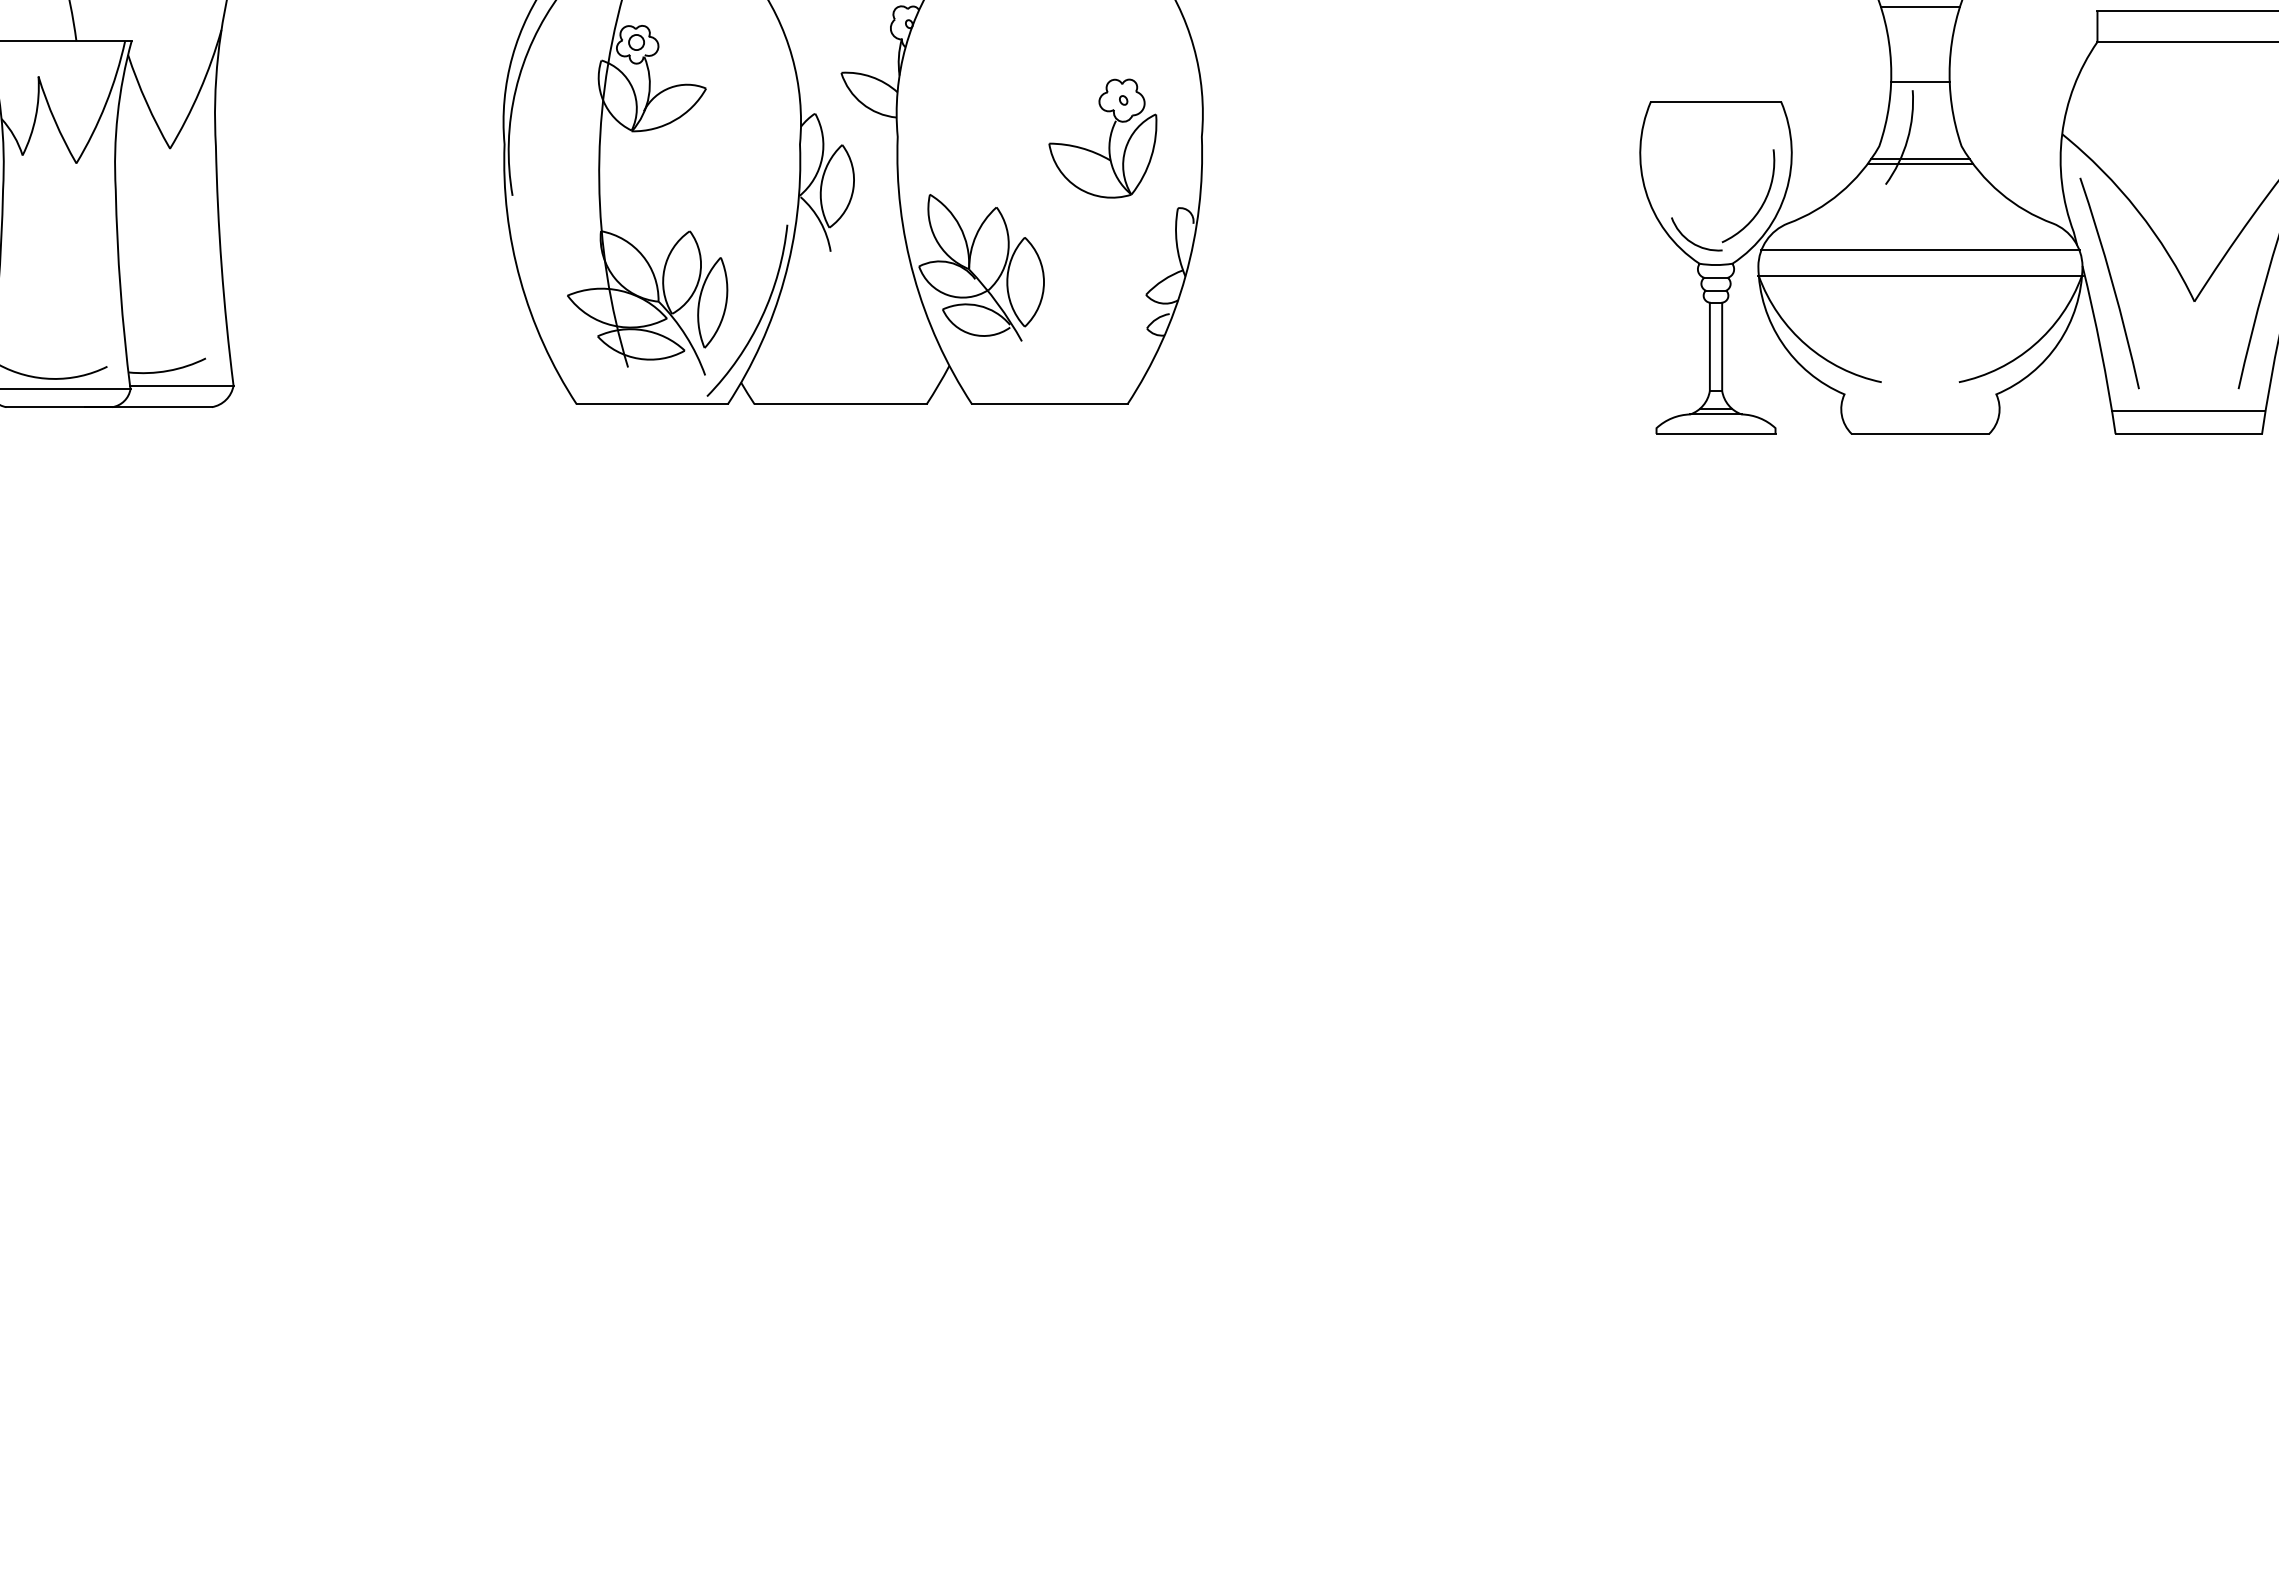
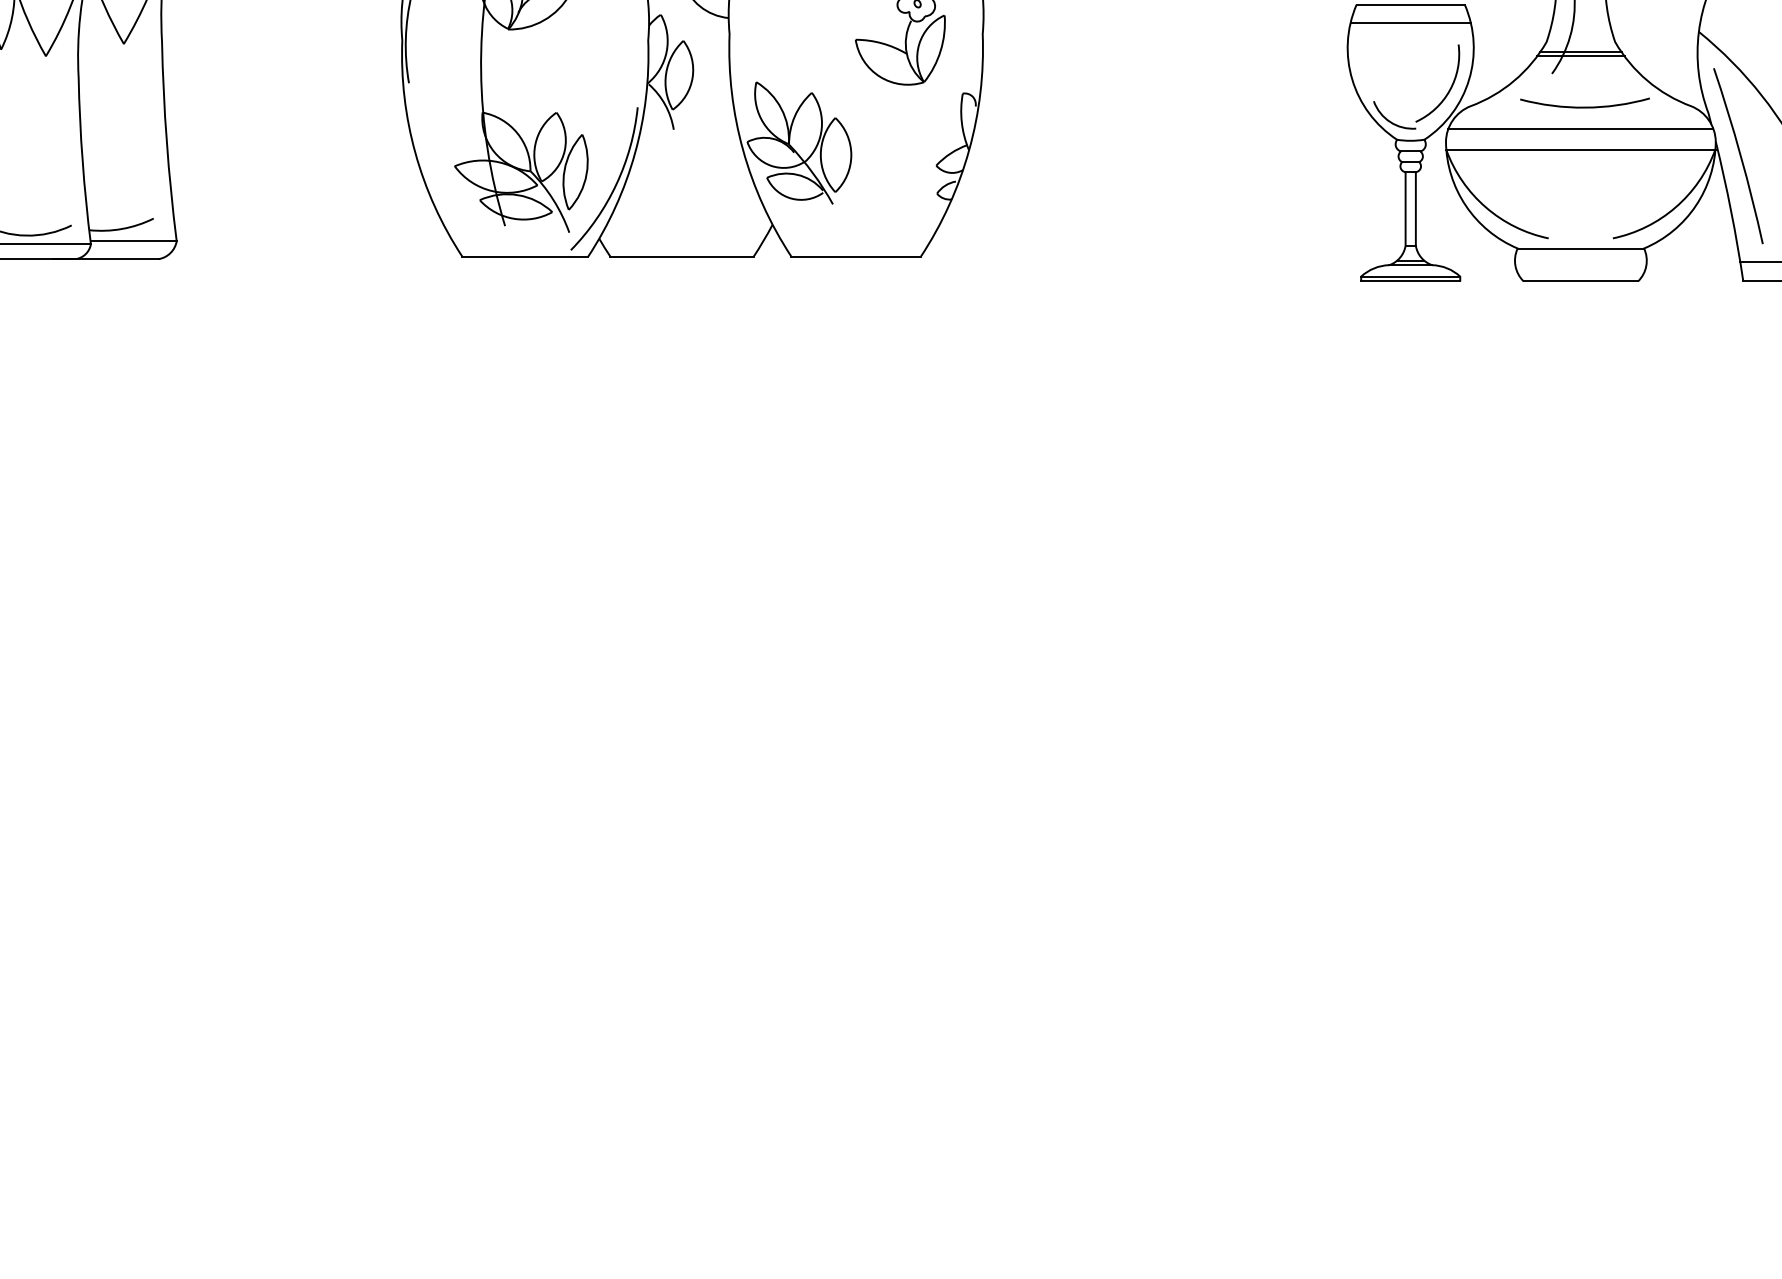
line: (1715, 123) -> (1410, 23), added
arc: (1925, 224) -> (1585, 107), added
line: (1920, 394) -> (1580, 248), added
line: (1715, 428) -> (1410, 276), added

